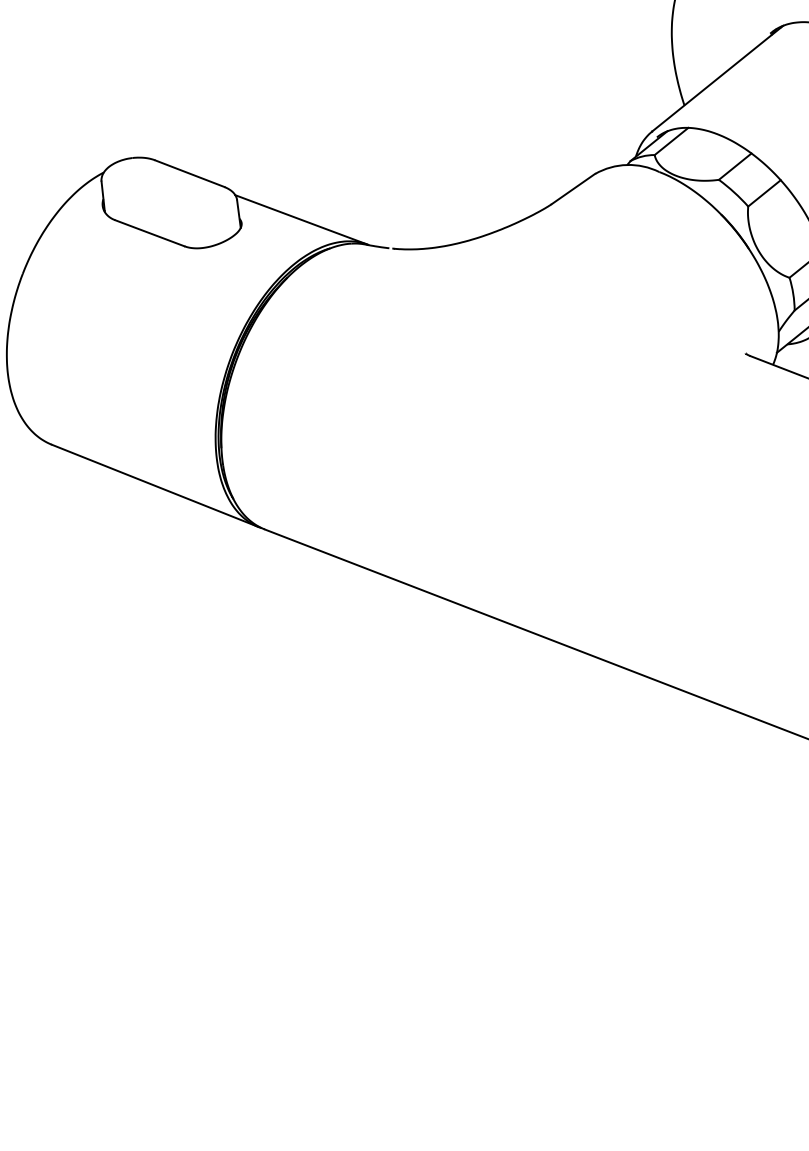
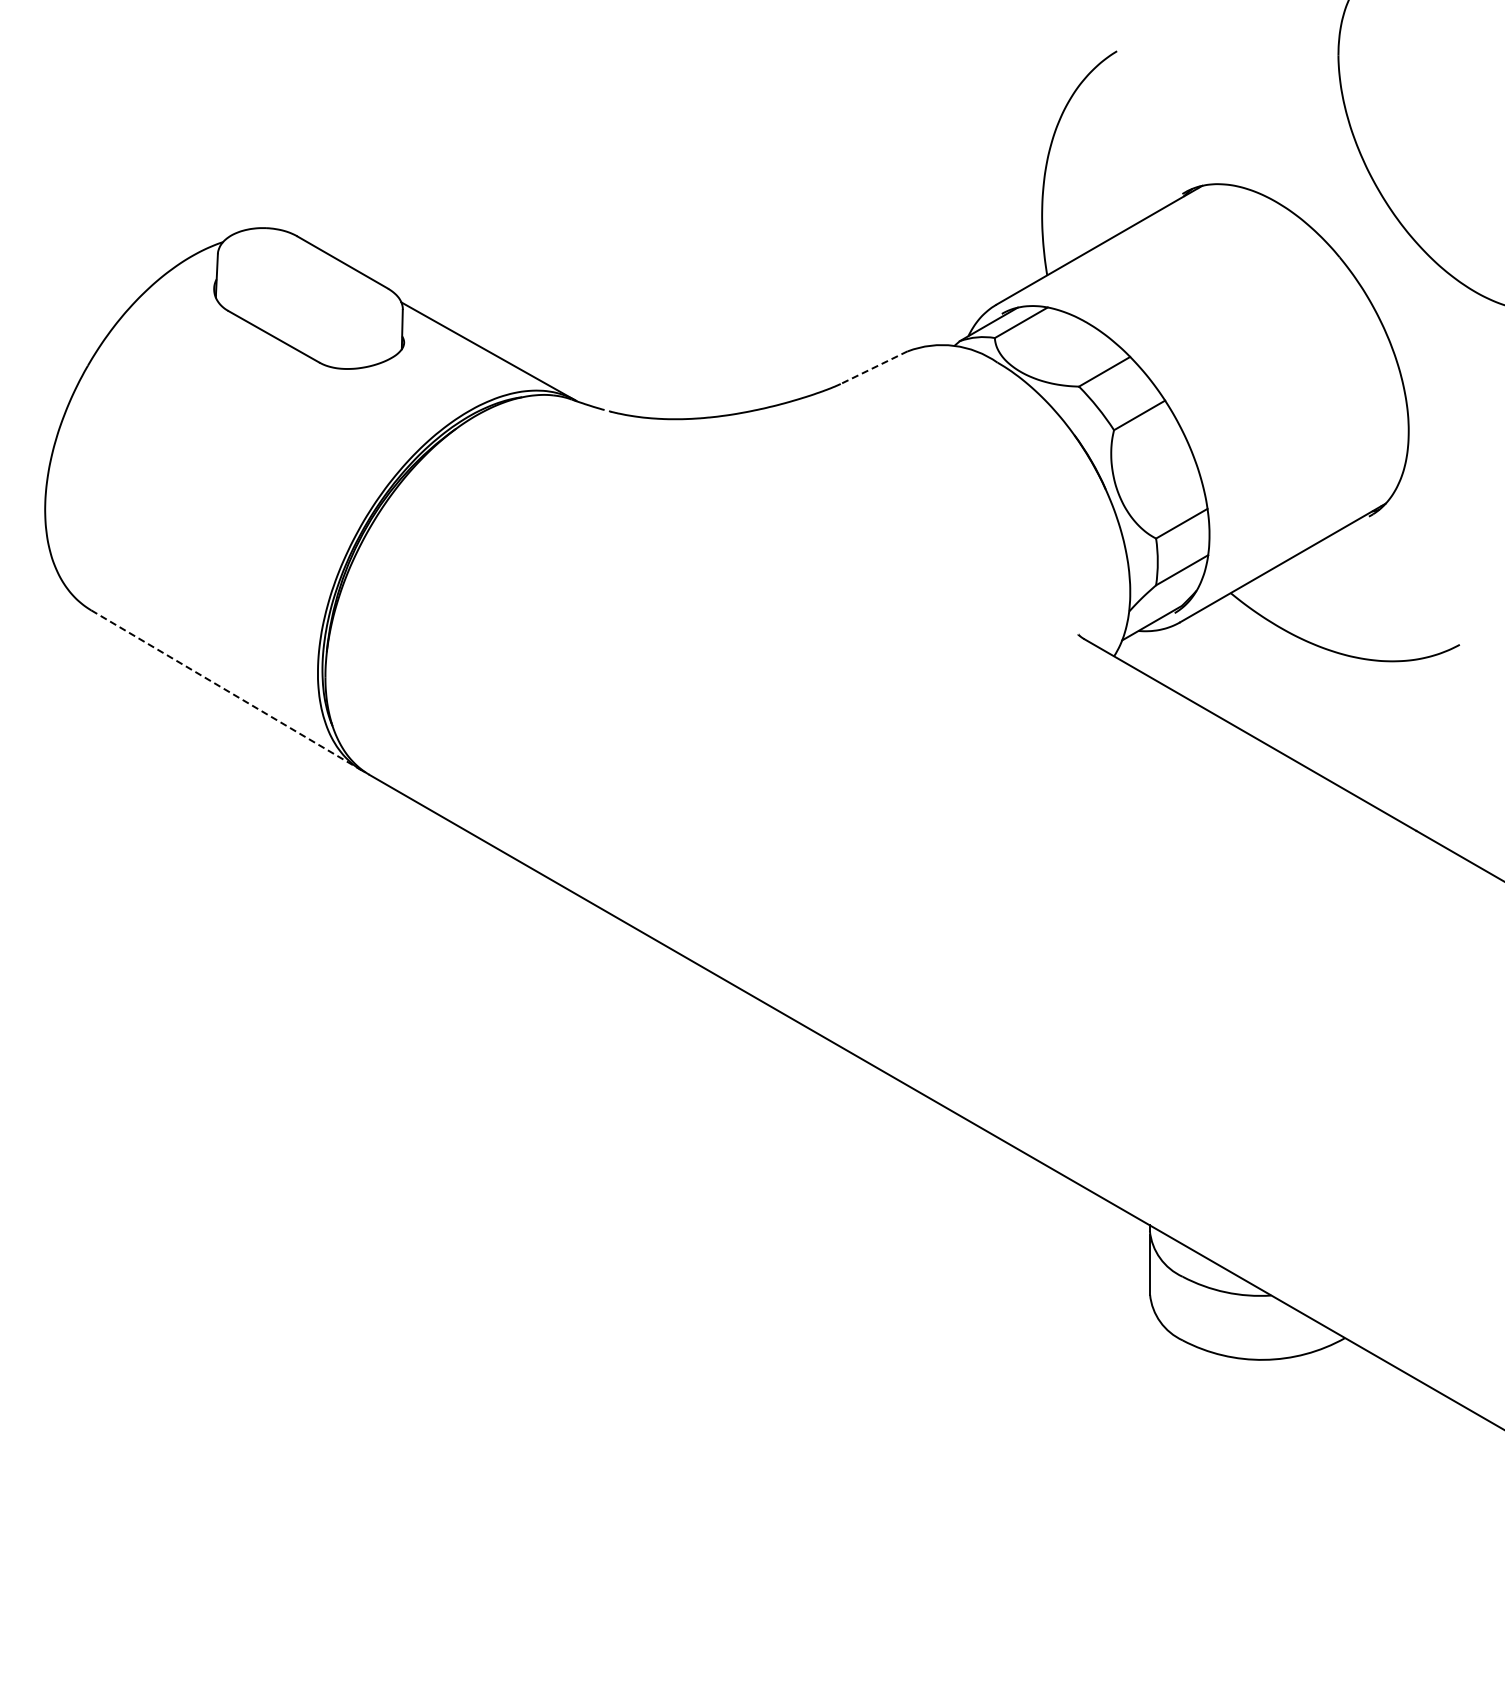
line: (572, 188) -> (873, 367), solid -> dashed
line: (155, 486) -> (226, 690), solid -> dashed

